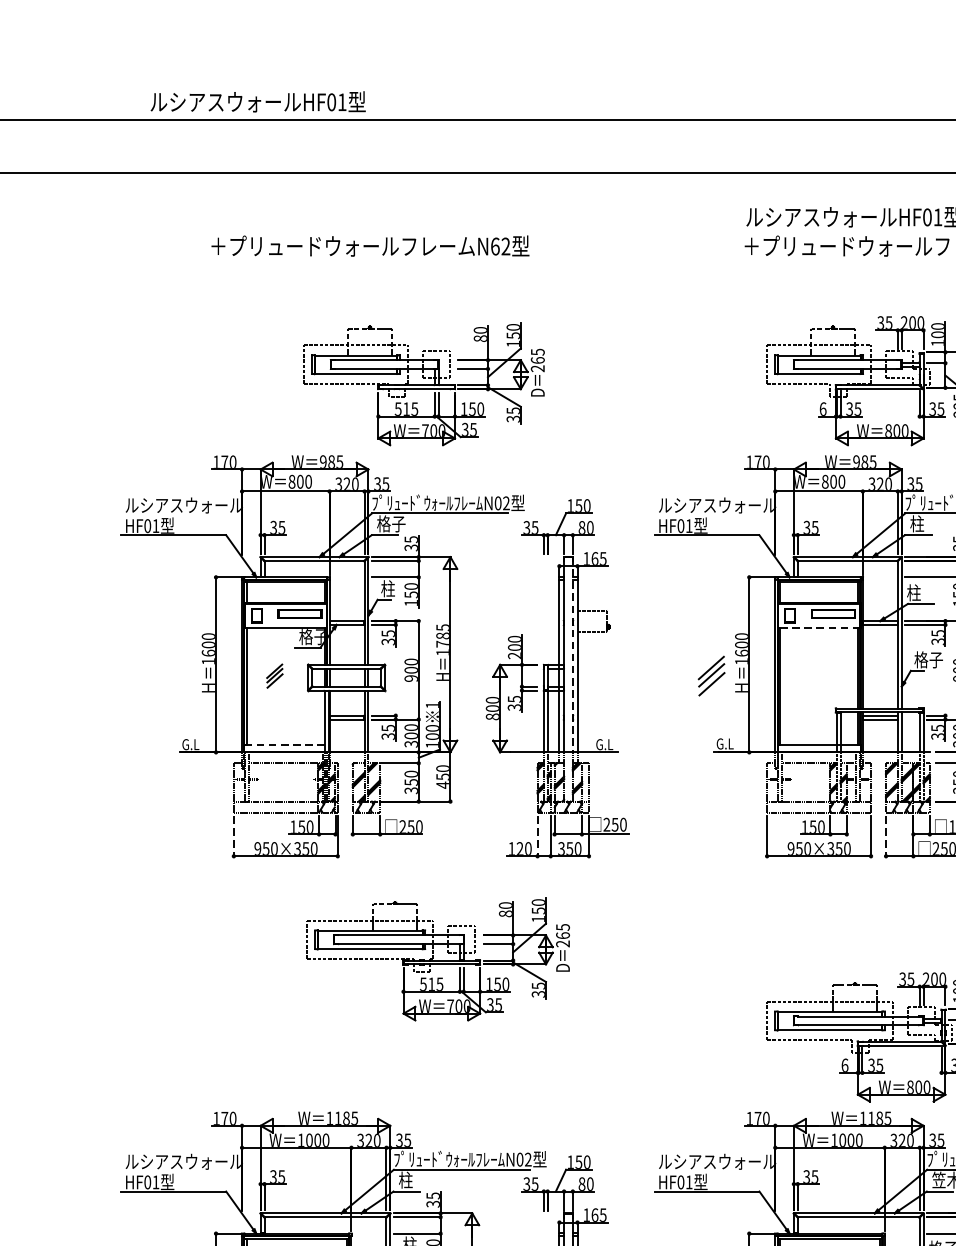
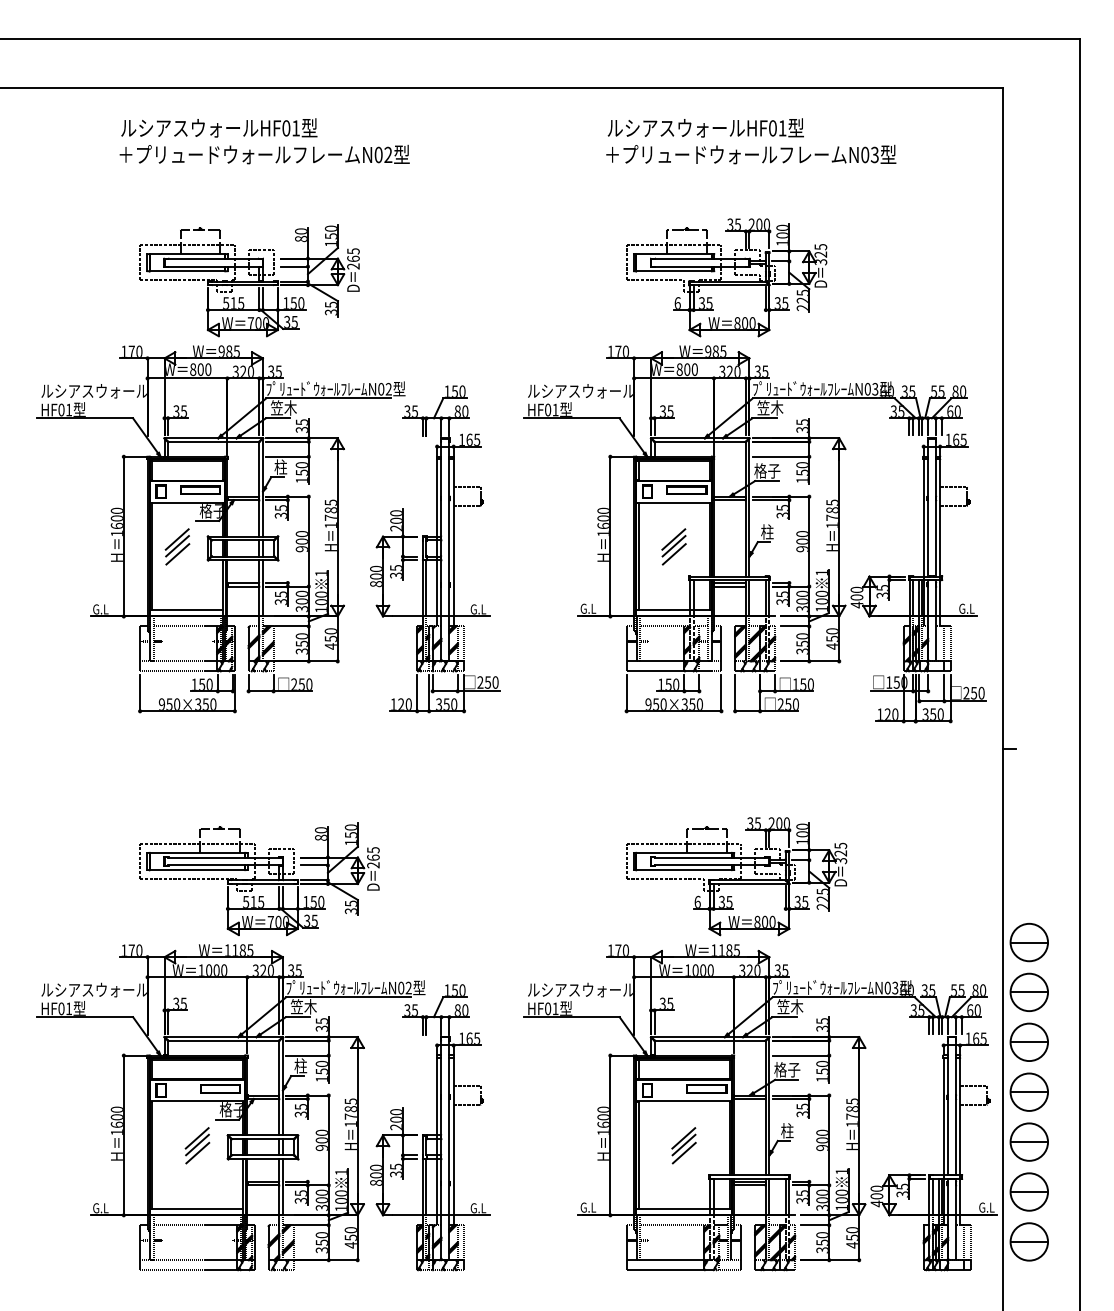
text: (258, 101) -> (219, 127), moved
text: (495, 246) -> (378, 154), N62 -> N02
part: (423, 384) -> (249, 280), moved
text: (391, 523) -> (283, 407), 格子 -> 笠木
text: (924, 523) -> (770, 407), 柱 -> 笠木
text: (922, 592) -> (768, 470), 柱 -> 格子
line: (819, 627) -> (674, 502), dashed -> solid
line: (572, 654) -> (449, 527), dashed -> solid
text: (929, 659) -> (774, 531), 格子 -> 柱
part: (274, 675) -> (177, 546), size x1.67
part: (711, 675) -> (673, 546), moved
line: (284, 744) -> (186, 609), dashed -> solid
line: (234, 836) -> (140, 693), dashed -> solid
line: (537, 836) -> (417, 693), dashed -> solid
line: (886, 836) -> (735, 693), dashed -> solid
part: (438, 959) -> (259, 879), moved
text: (412, 1179) -> (303, 1006), 柱 -> 笠木

